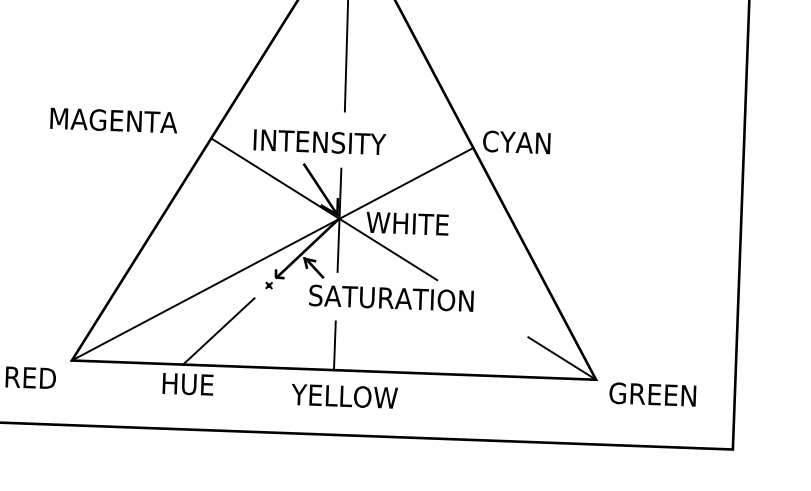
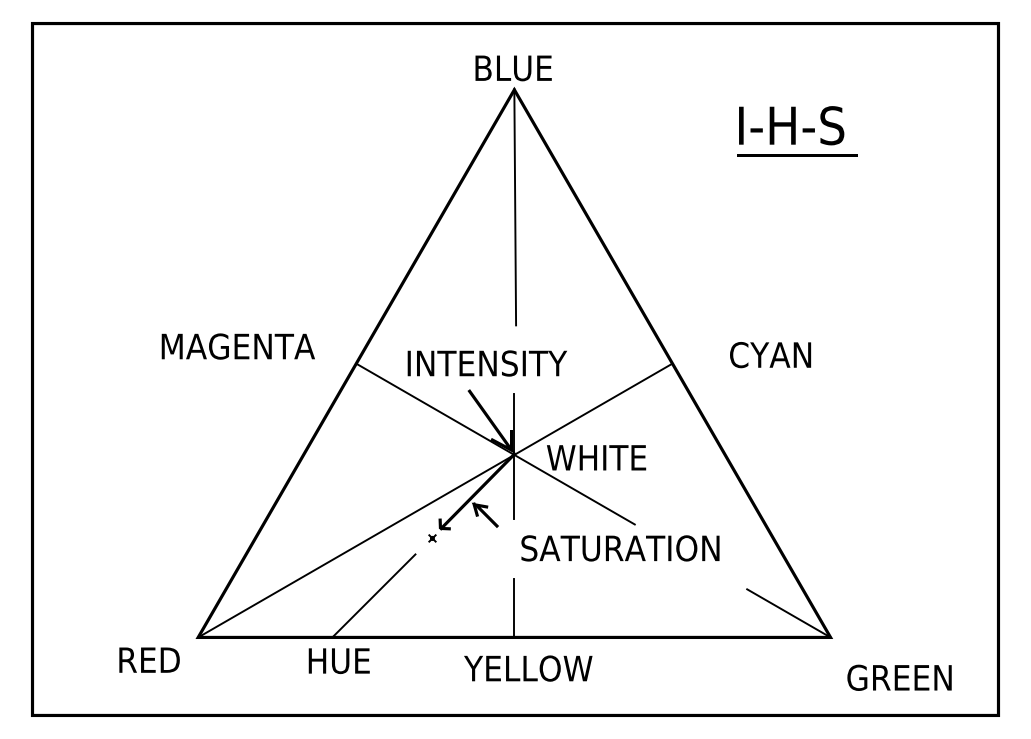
text: (516, 142) -> (770, 355), moved
text: (391, 298) -> (620, 548), moved
text: (652, 394) -> (899, 677), moved

